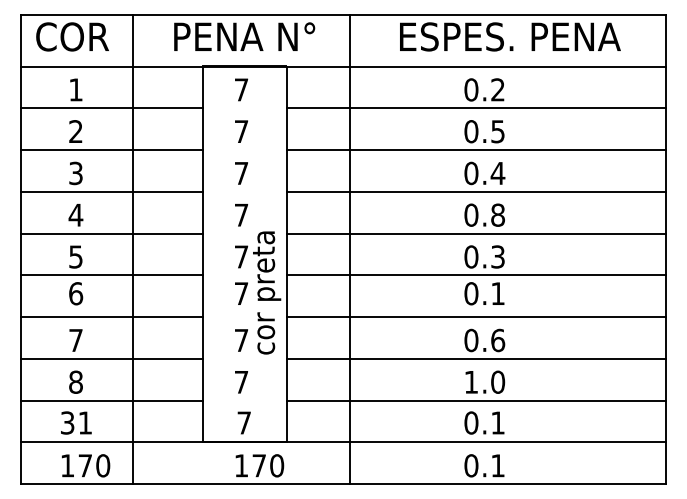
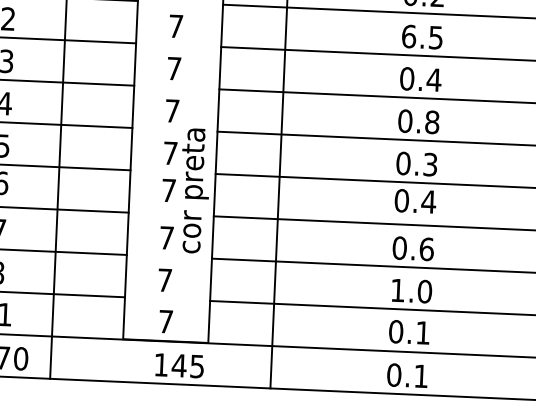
text: (471, 131) -> (409, 36), 0.5 -> 6.5
text: (497, 293) -> (428, 201), 0.1 -> 0.4
text: (267, 465) -> (187, 365), 170 -> 145

